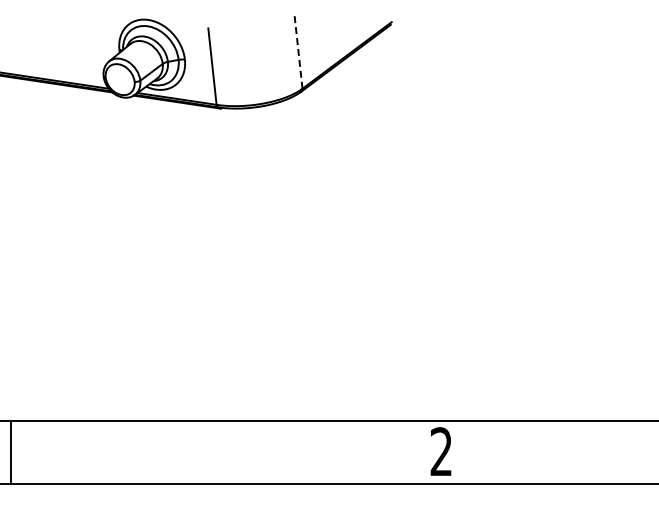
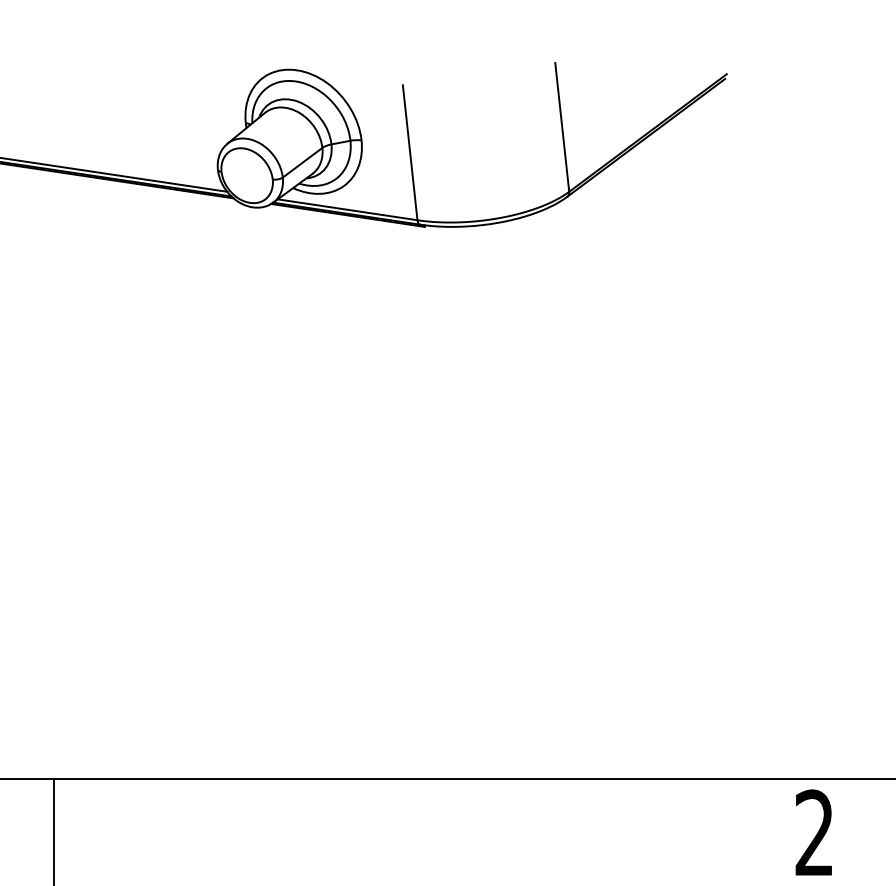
line: (298, 52) -> (562, 127), dashed -> solid

